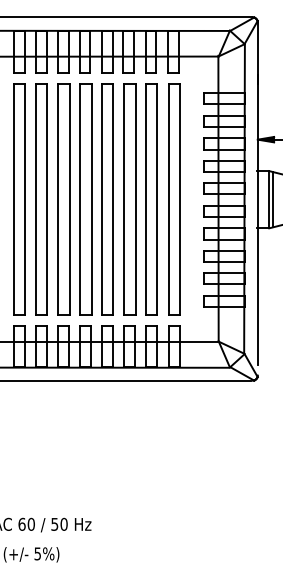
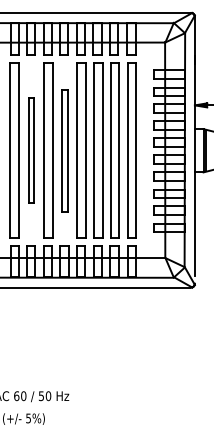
part: (41, 199) -> (31, 150), size x0.6
part: (85, 199) -> (64, 150), size x0.7

